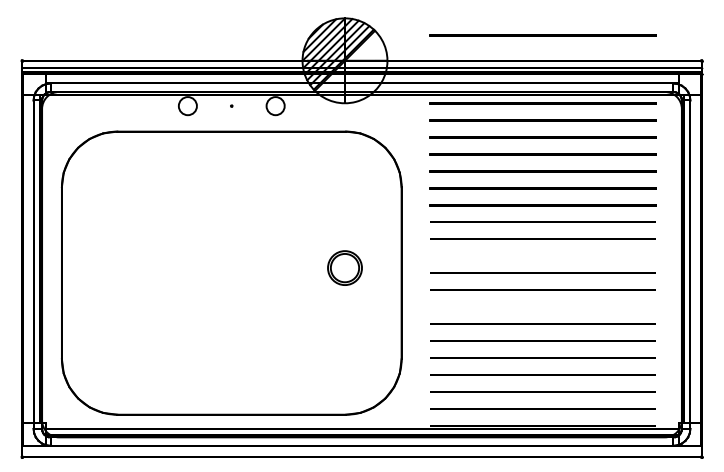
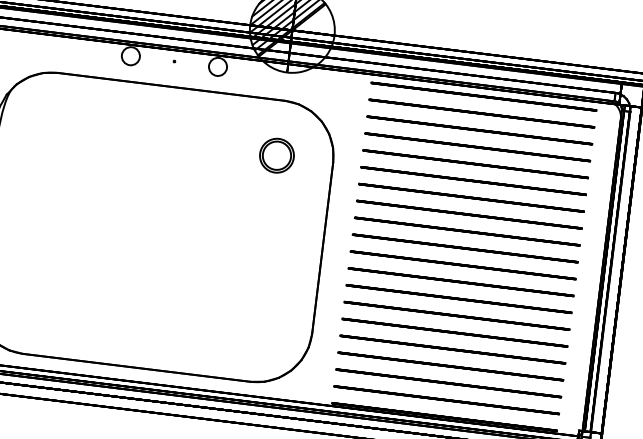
line: (542, 35) -> (491, 29), removed
line: (542, 255) -> (464, 247), added
part: (344, 267) -> (276, 155), moved
line: (542, 306) -> (458, 298), added

